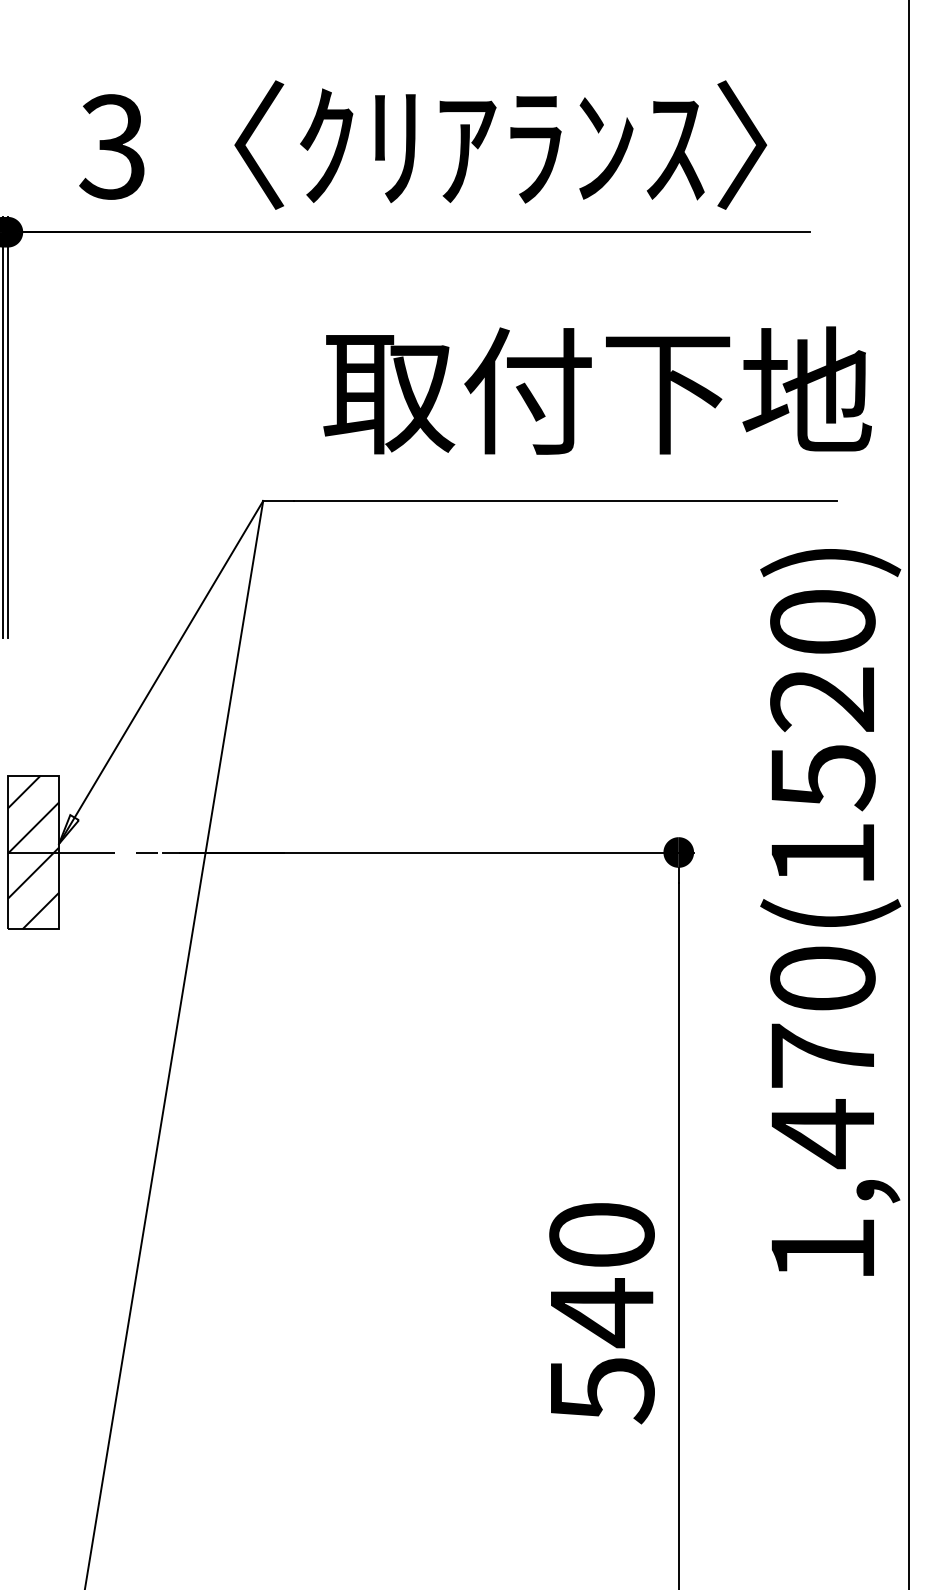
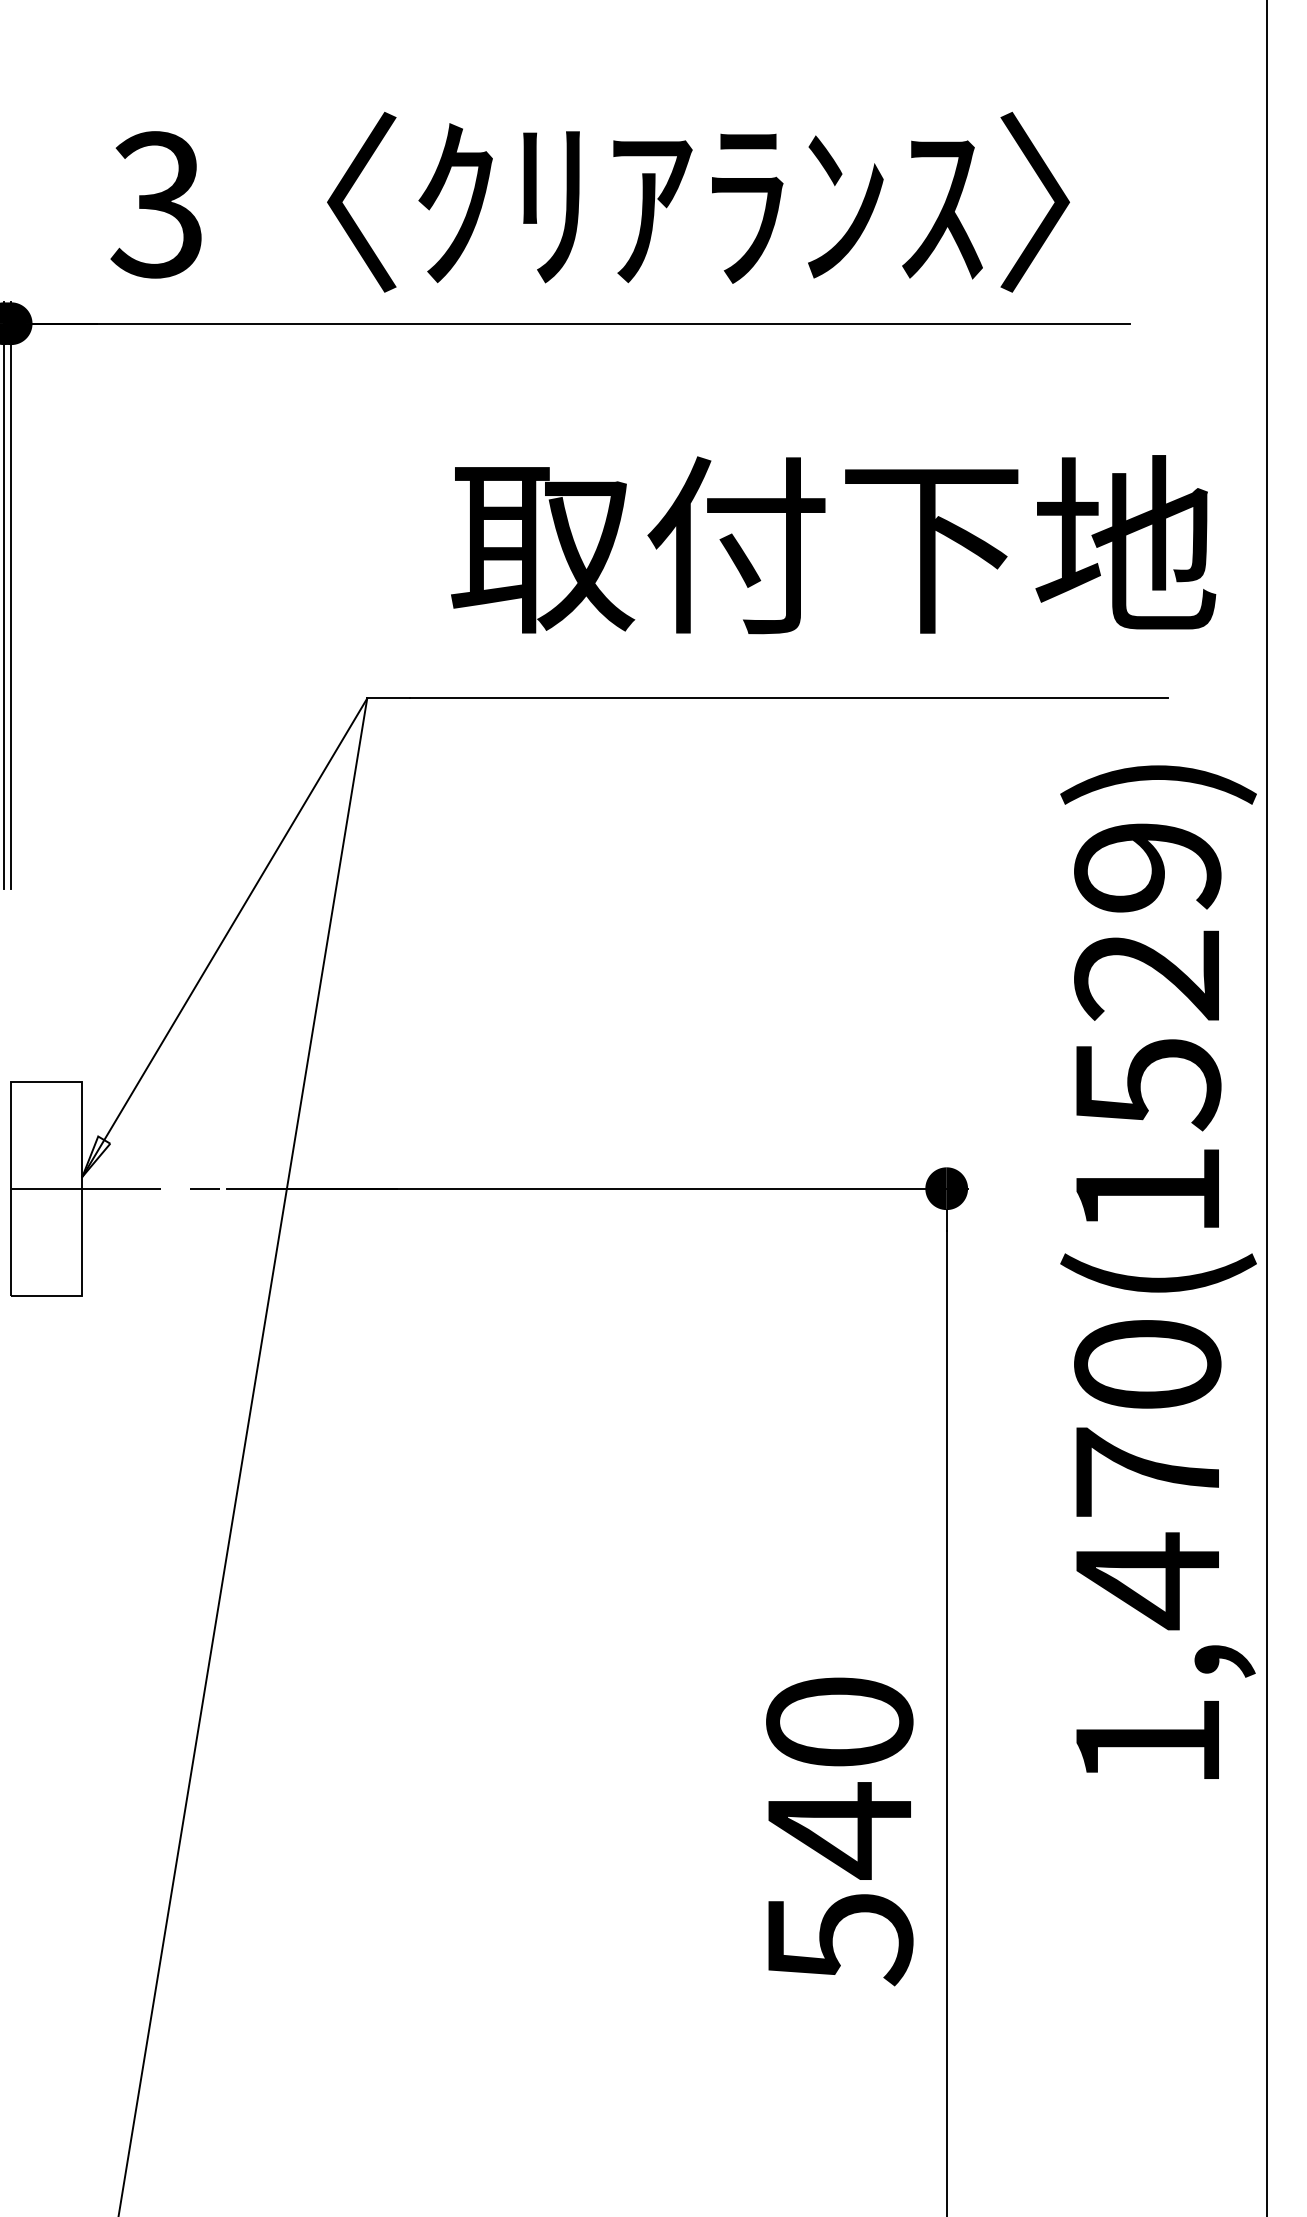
text: (822, 622) -> (1147, 867), 1,470(1520) -> 1,470(1529)
hatch: (32, 852) -> (45, 1188), removed

